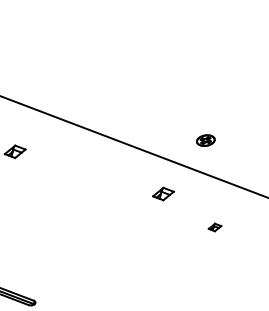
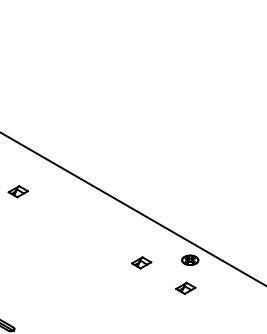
part: (205, 139) -> (190, 259), moved
part: (163, 193) -> (141, 262), moved
part: (214, 226) -> (185, 287), size x1.67

